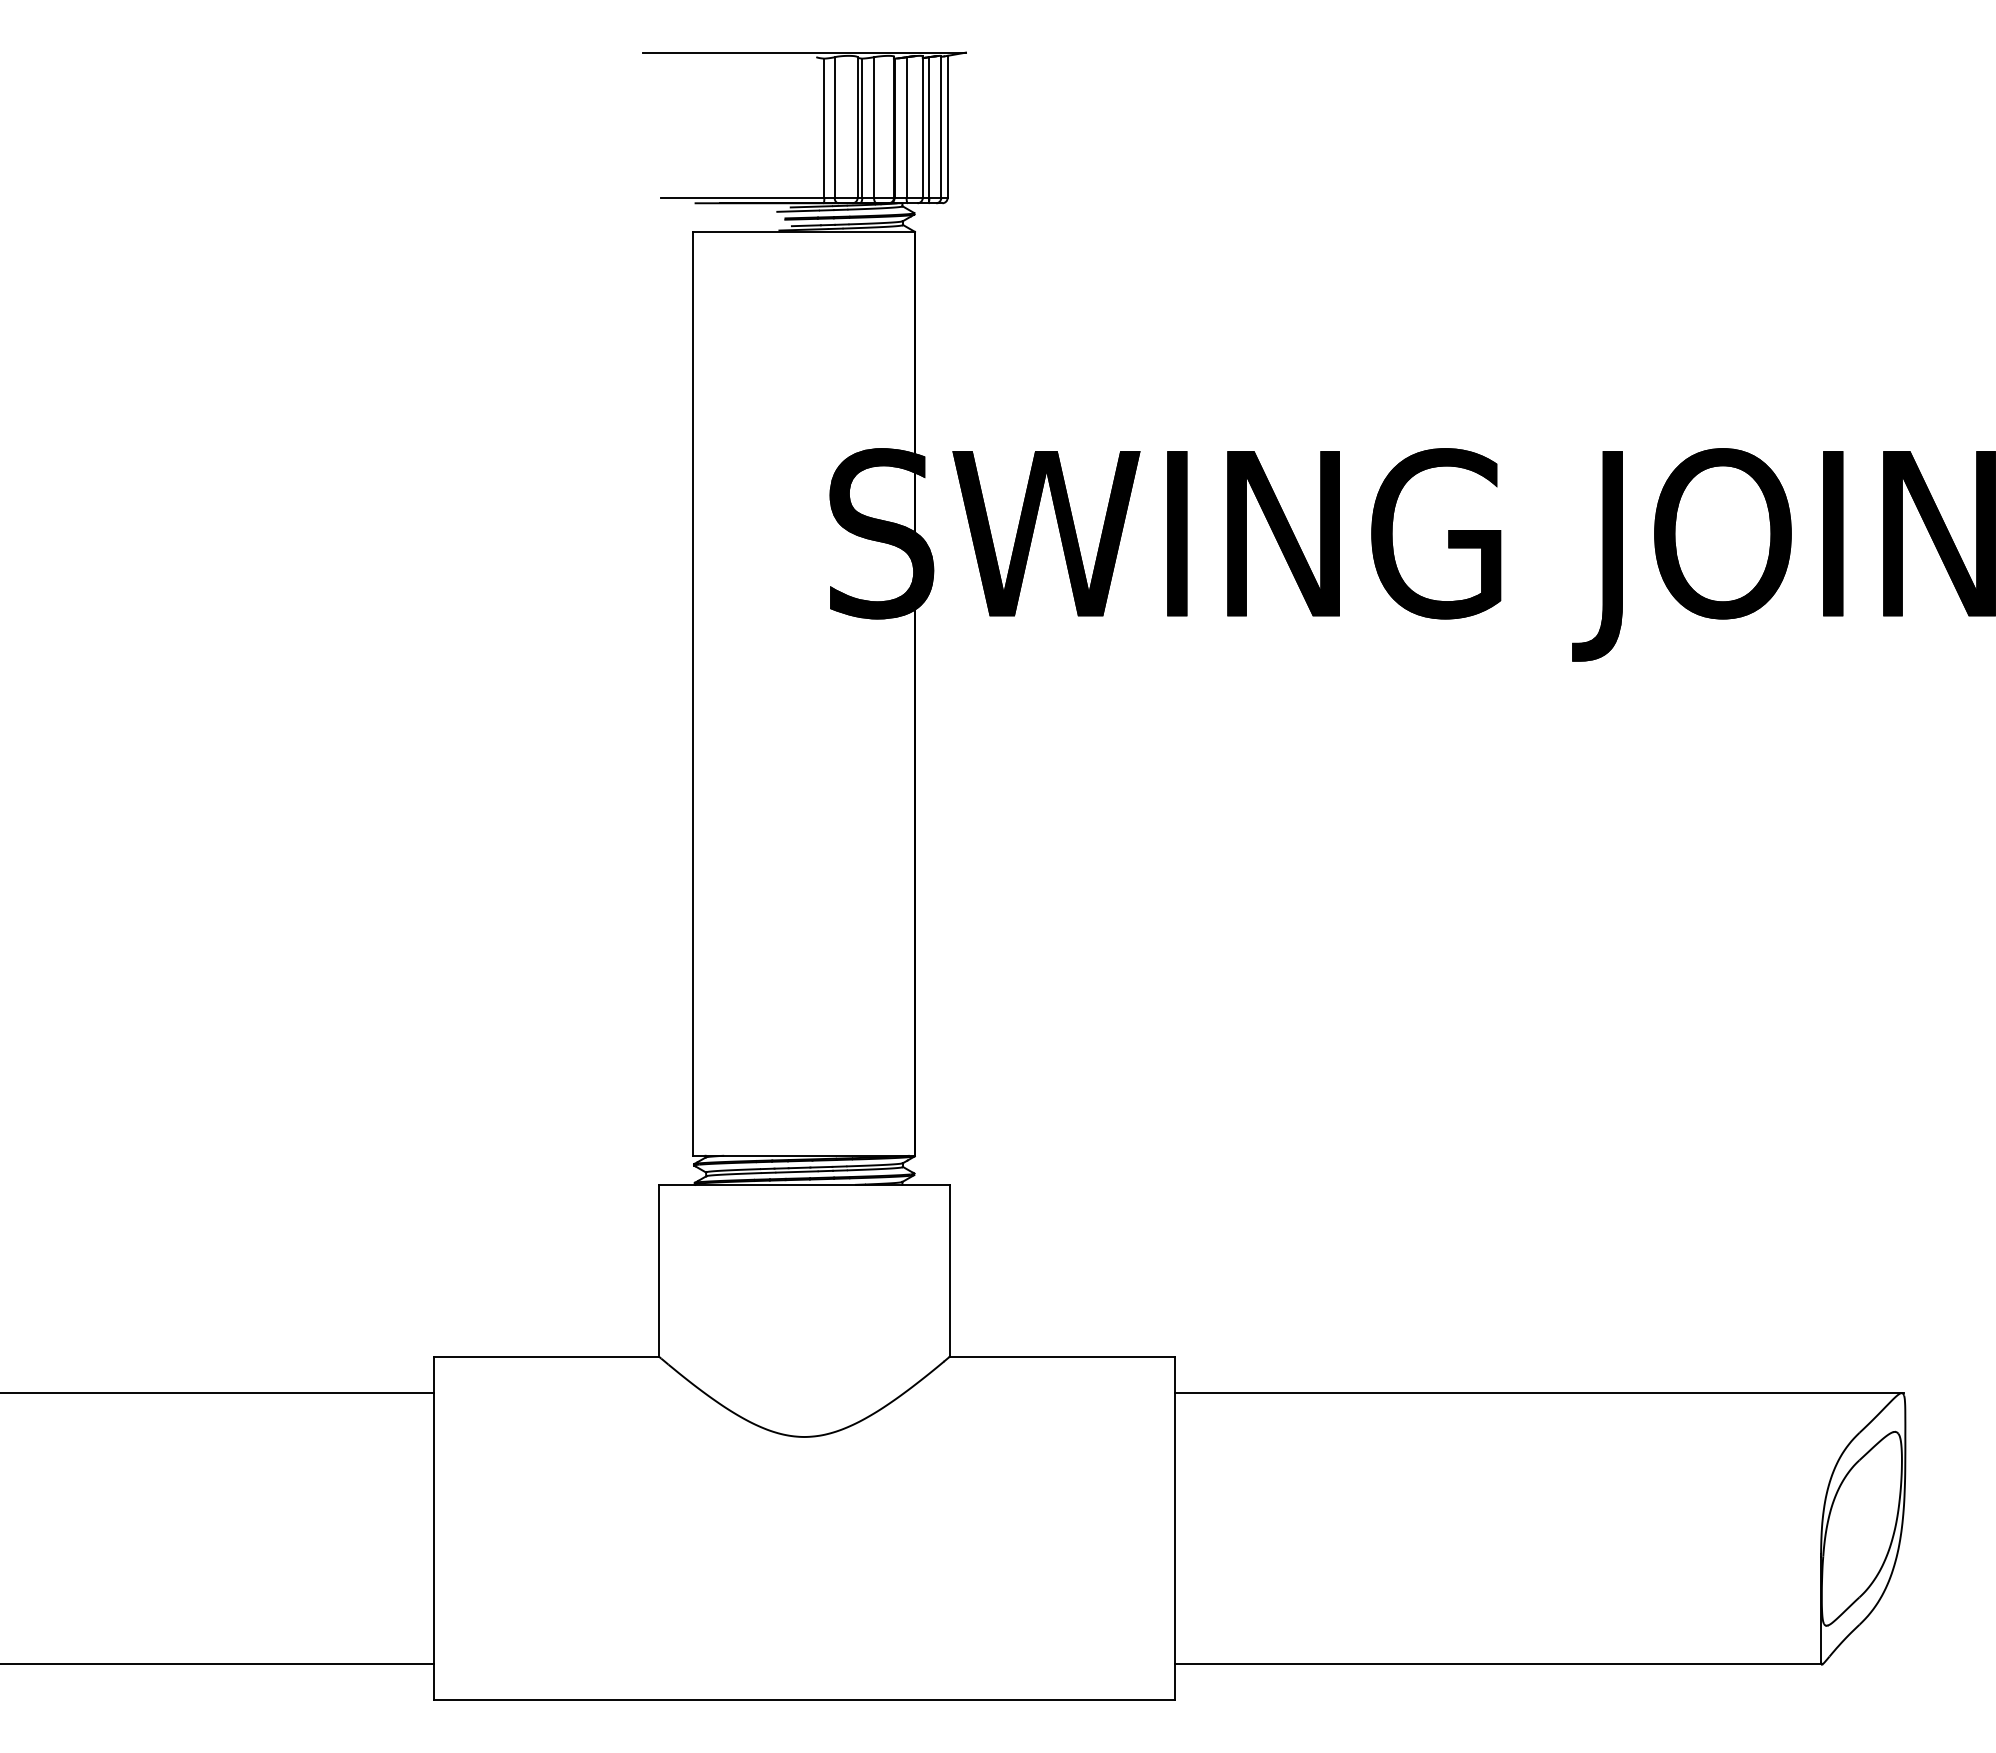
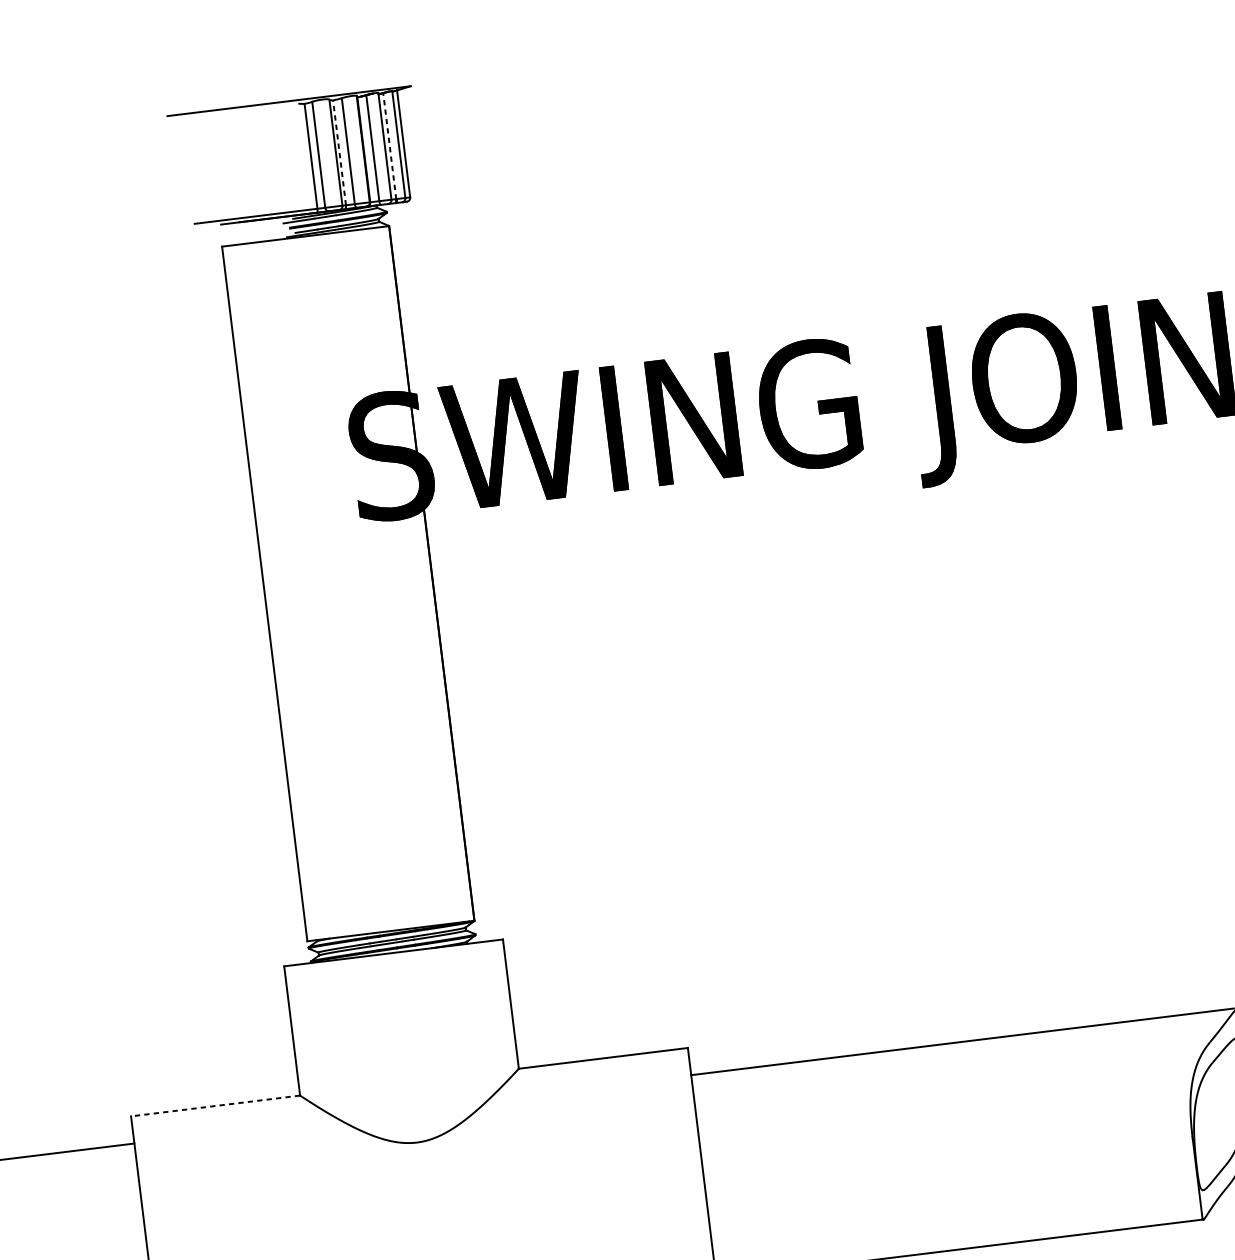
line: (929, 127) -> (390, 145), solid -> dashed
line: (862, 128) -> (339, 152), solid -> dashed
line: (546, 1356) -> (215, 1105), solid -> dashed

